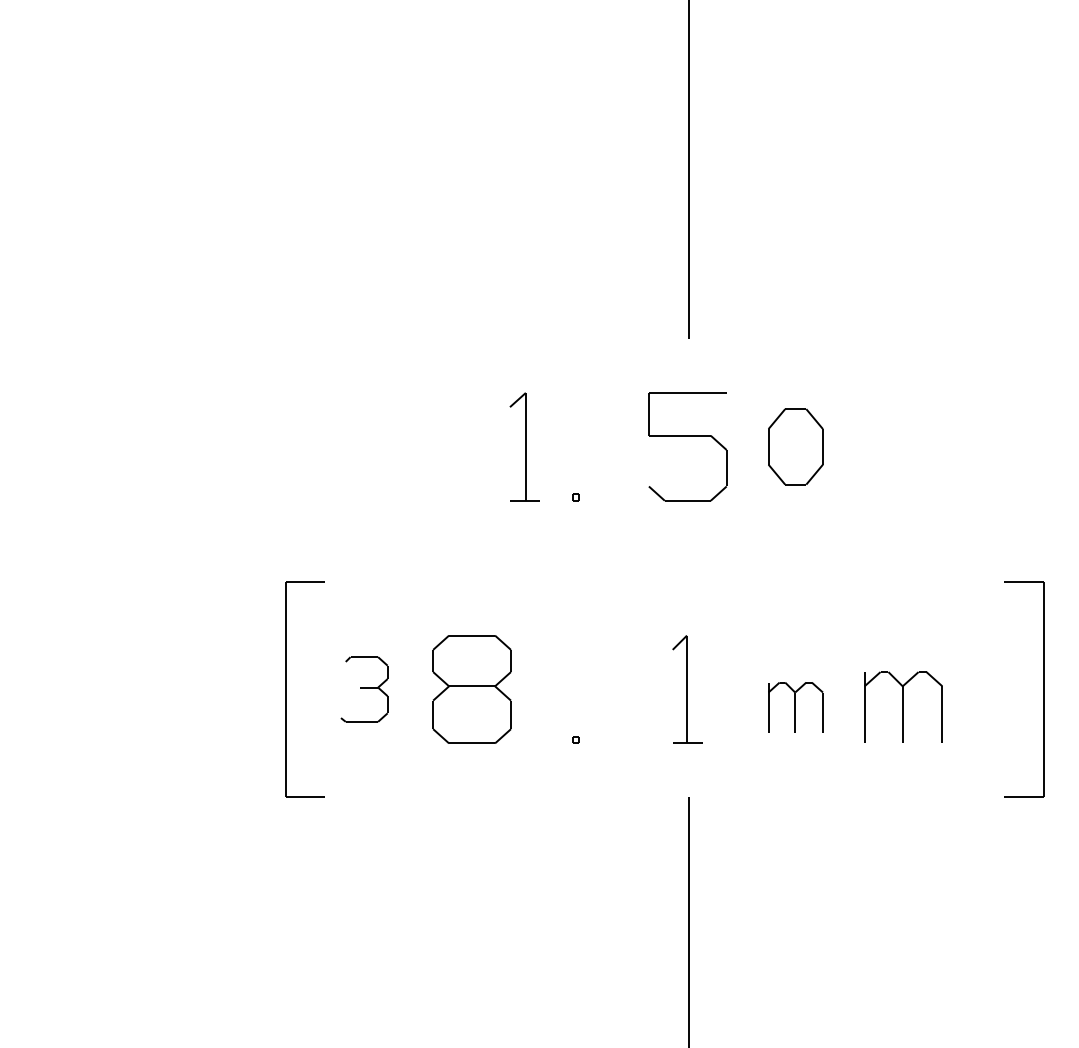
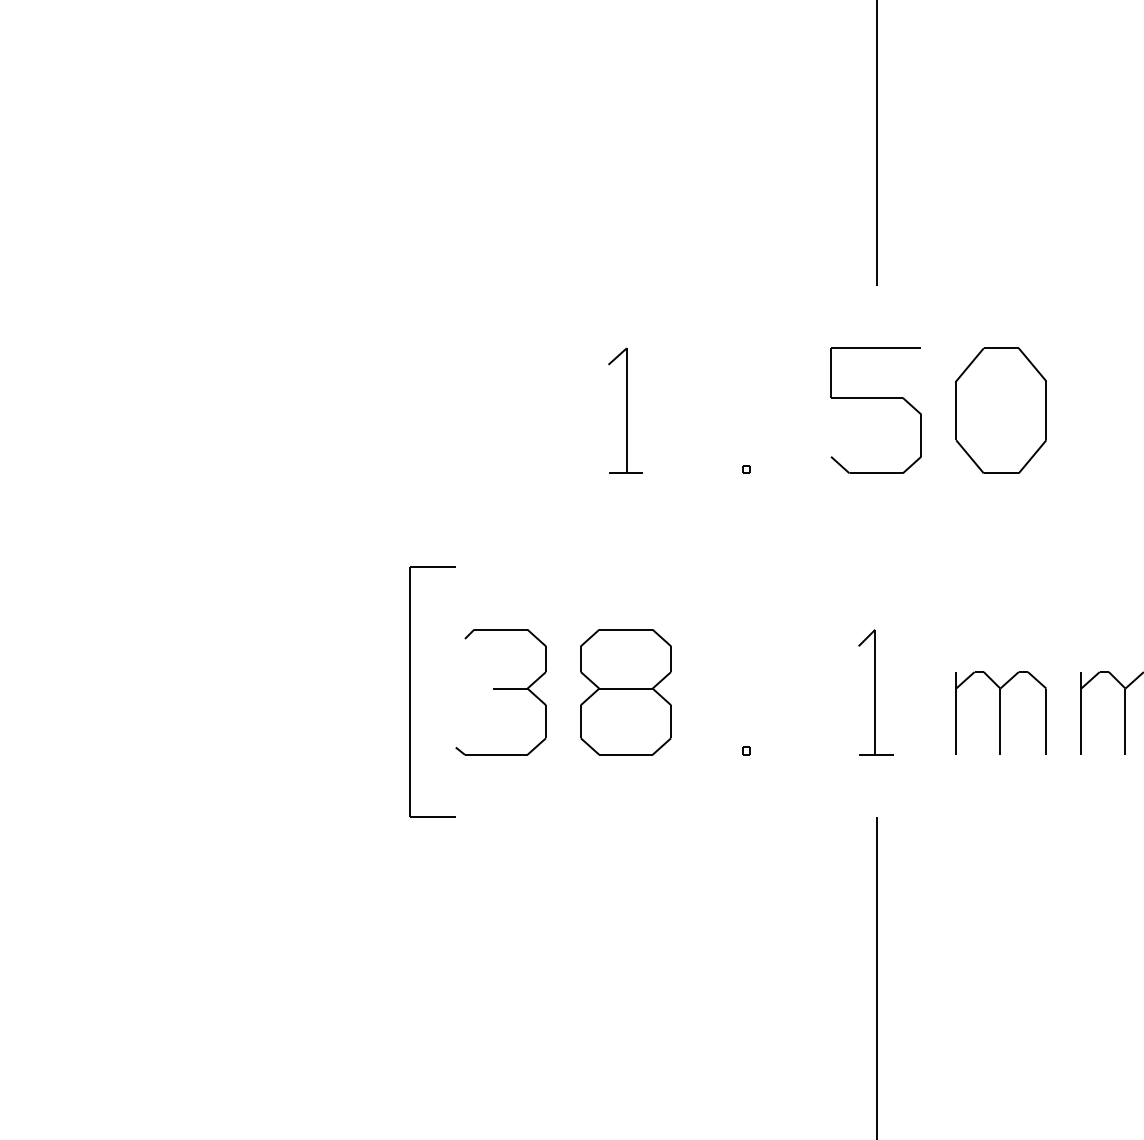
part: (524, 446) -> (625, 410), moved
part: (795, 446) -> (1001, 410), size x1.43
part: (364, 689) -> (501, 692), size x1.67
part: (795, 706) -> (1001, 711), size x1.43

